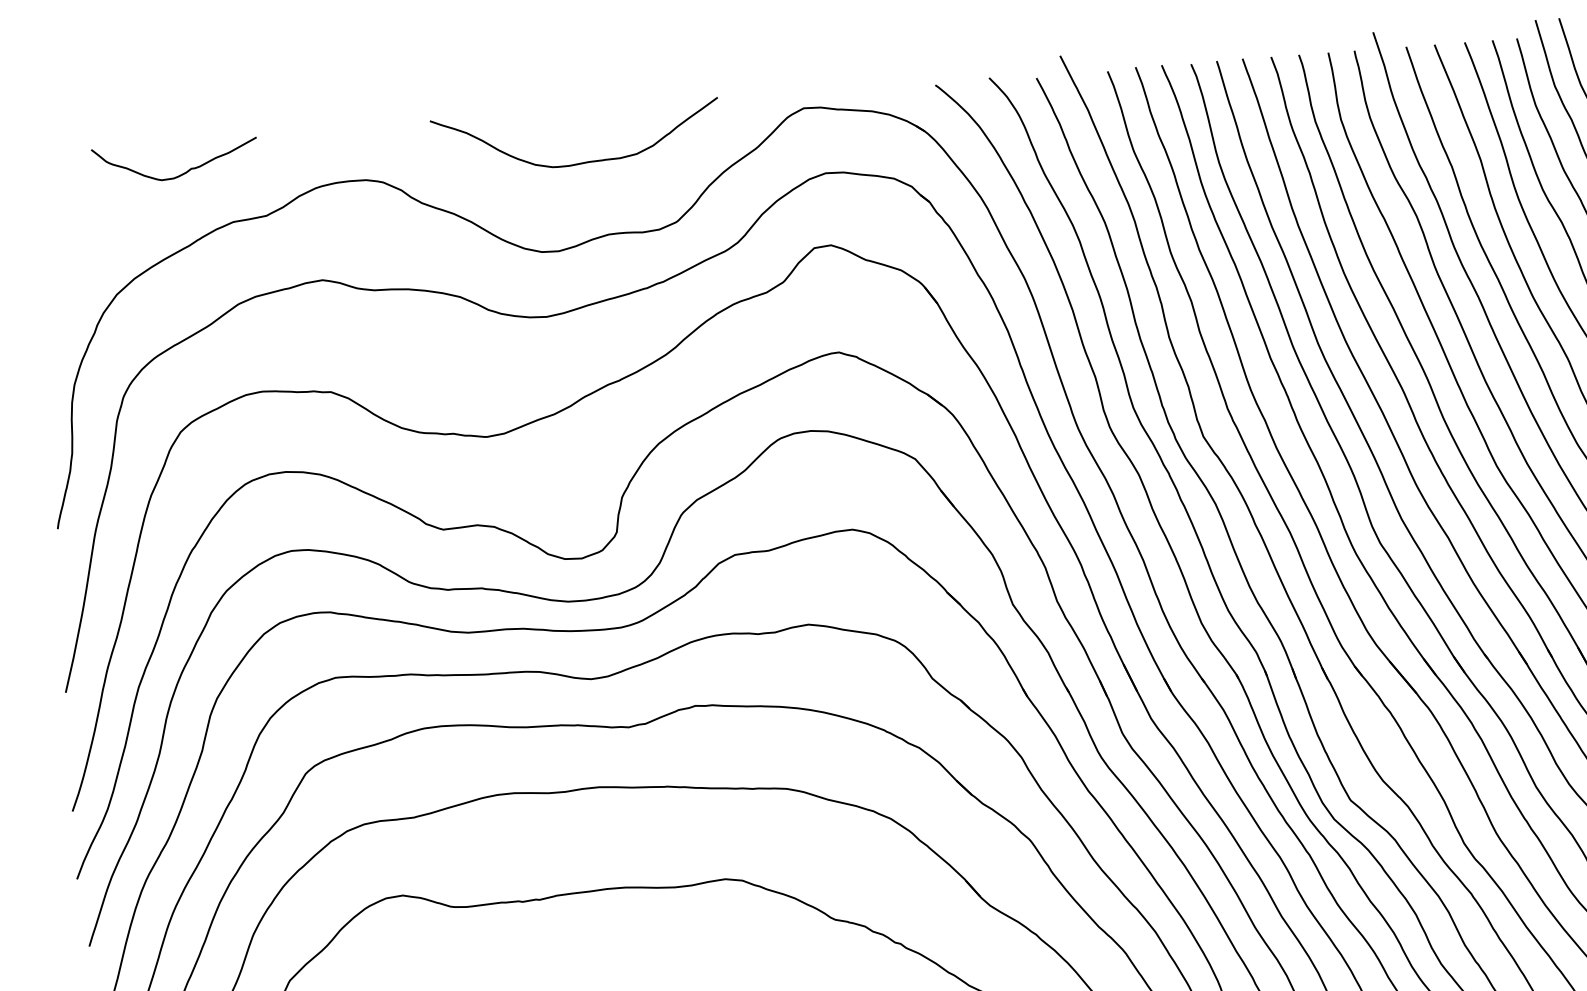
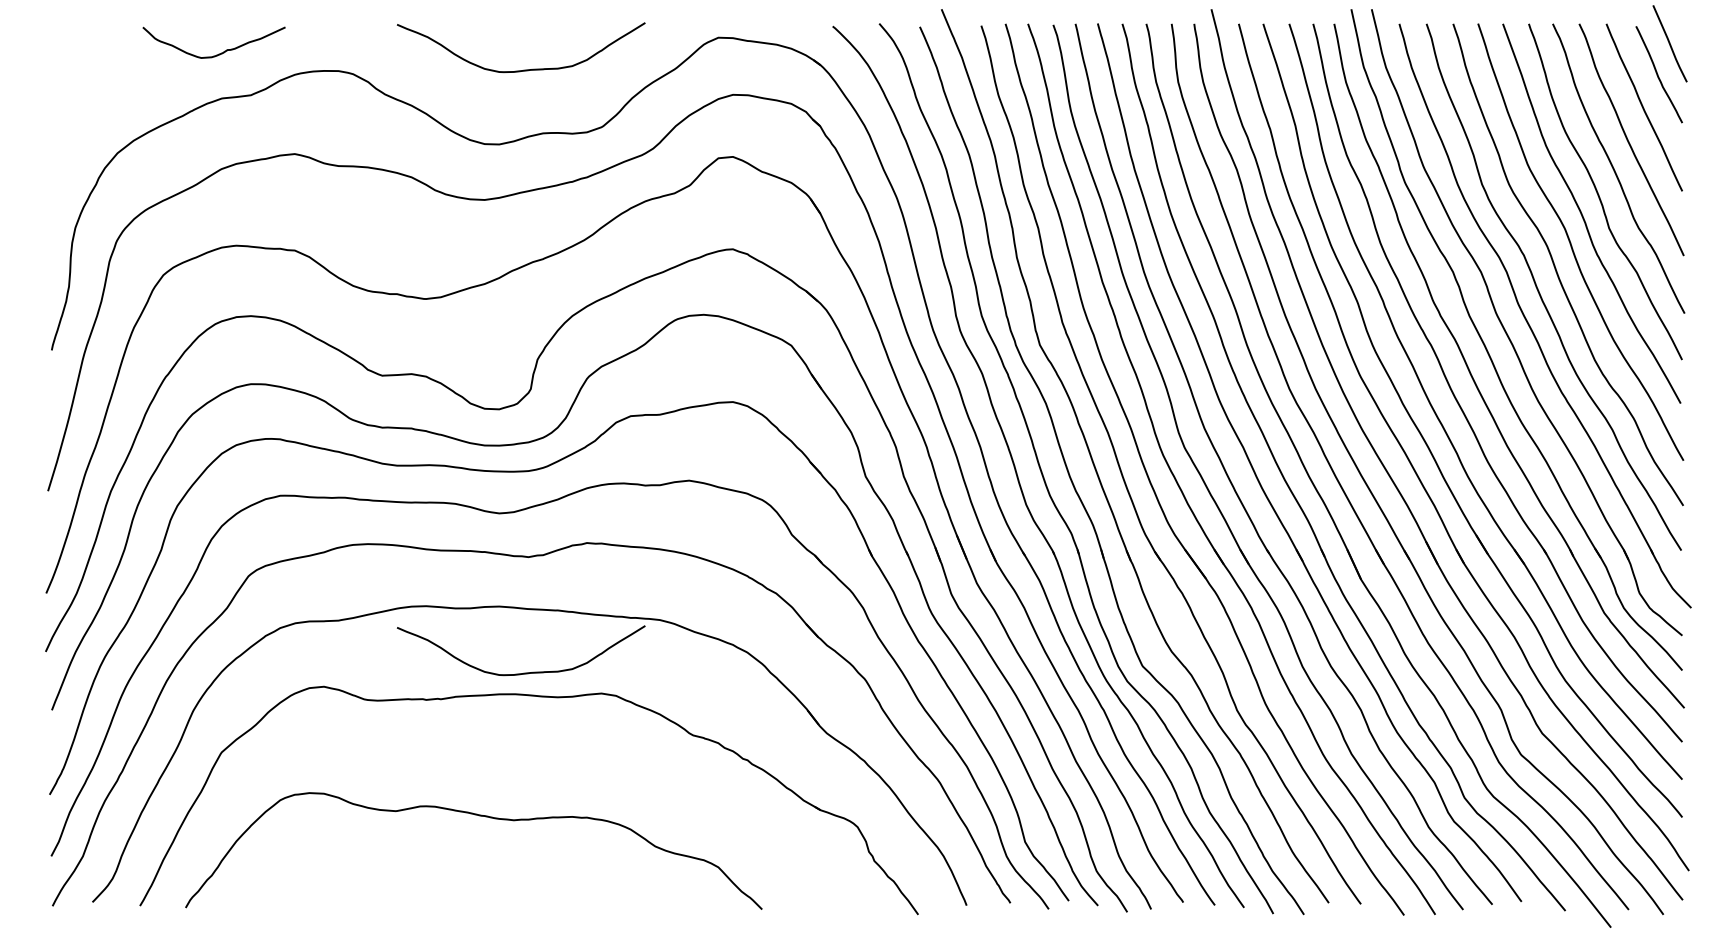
curve: (181, 173) -> (218, 53), moved
curve: (633, 861) -> (523, 672), added

